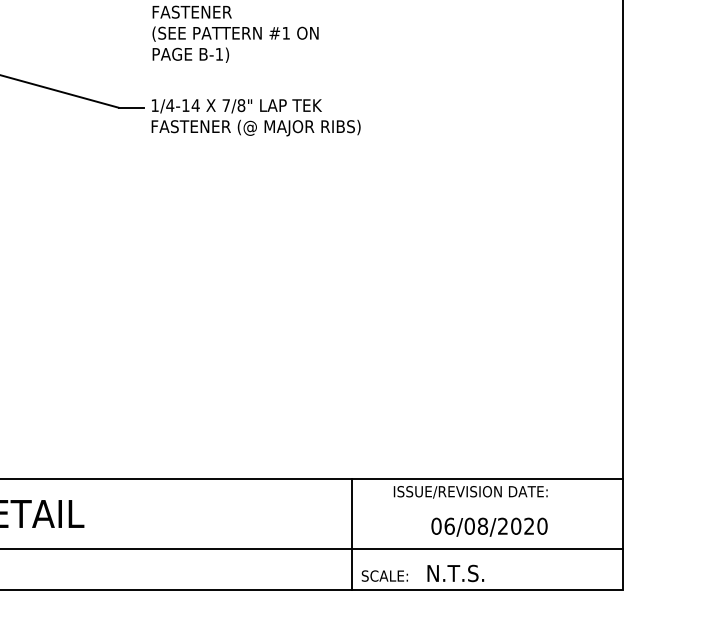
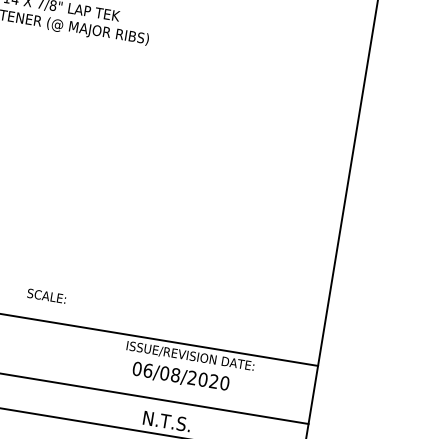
text: (489, 526) -> (181, 376), moved
line: (351, 534) -> (86, 375), removed
text: (384, 575) -> (46, 295), moved

